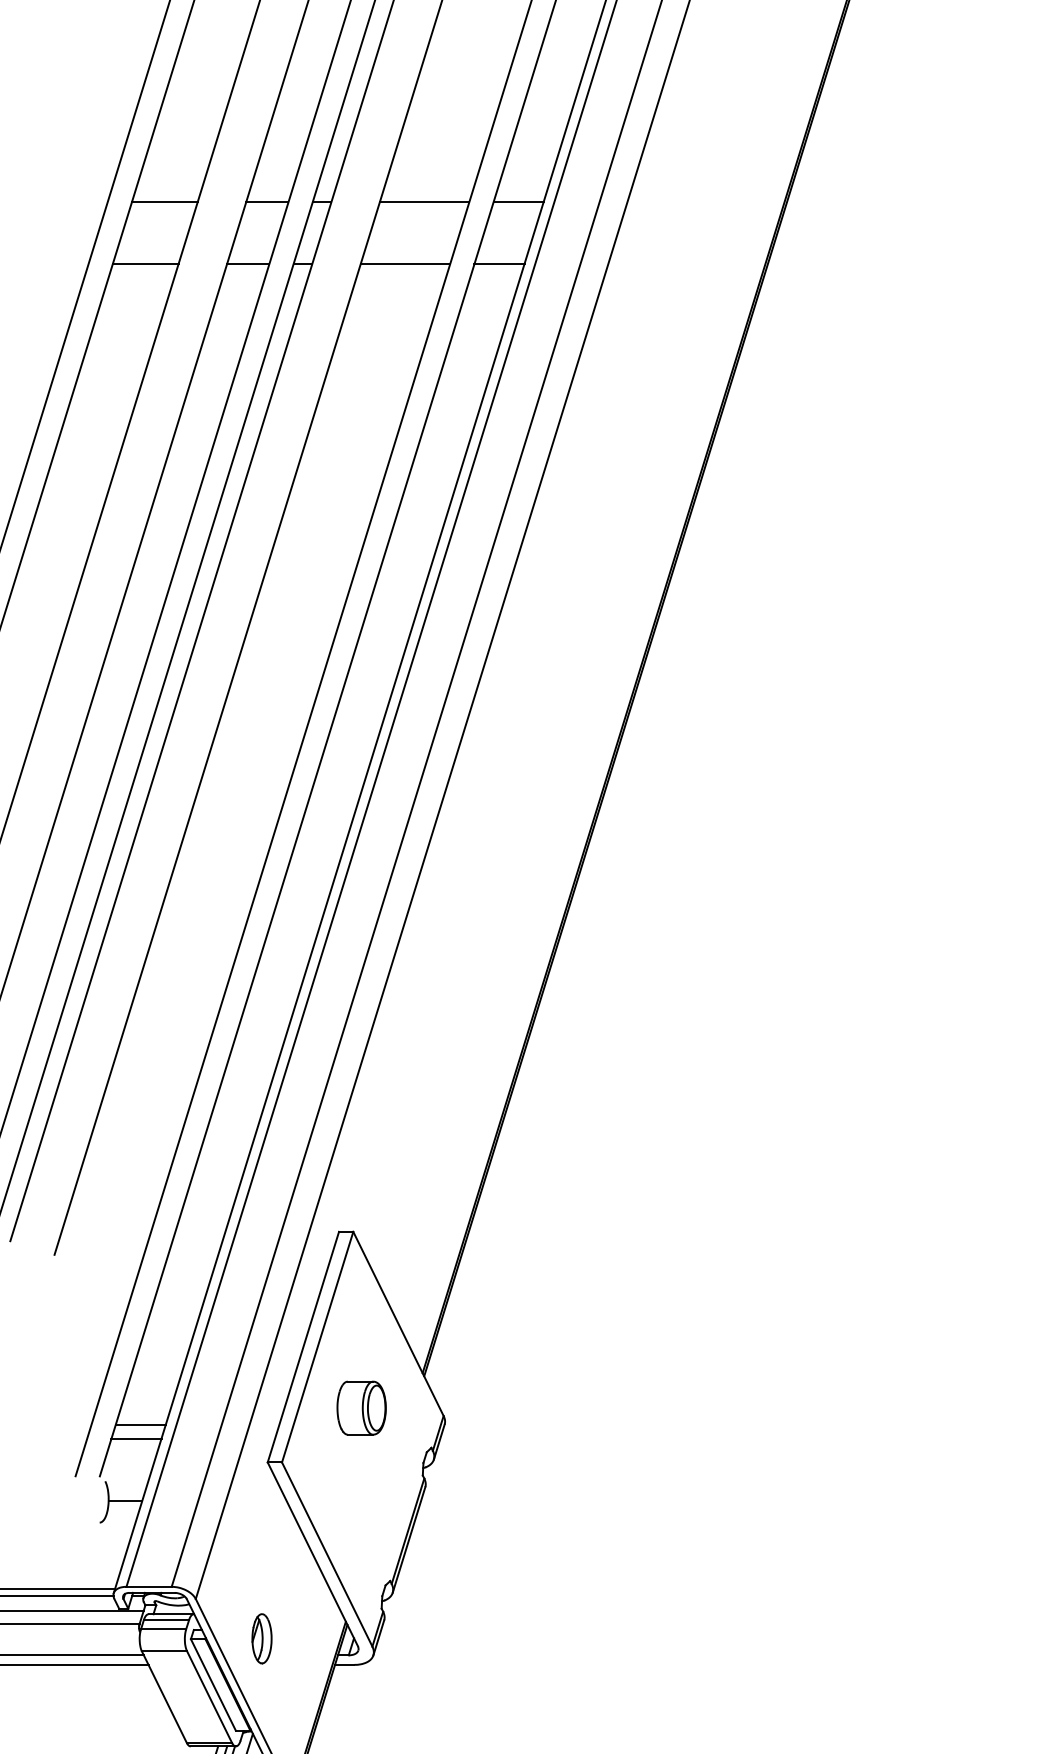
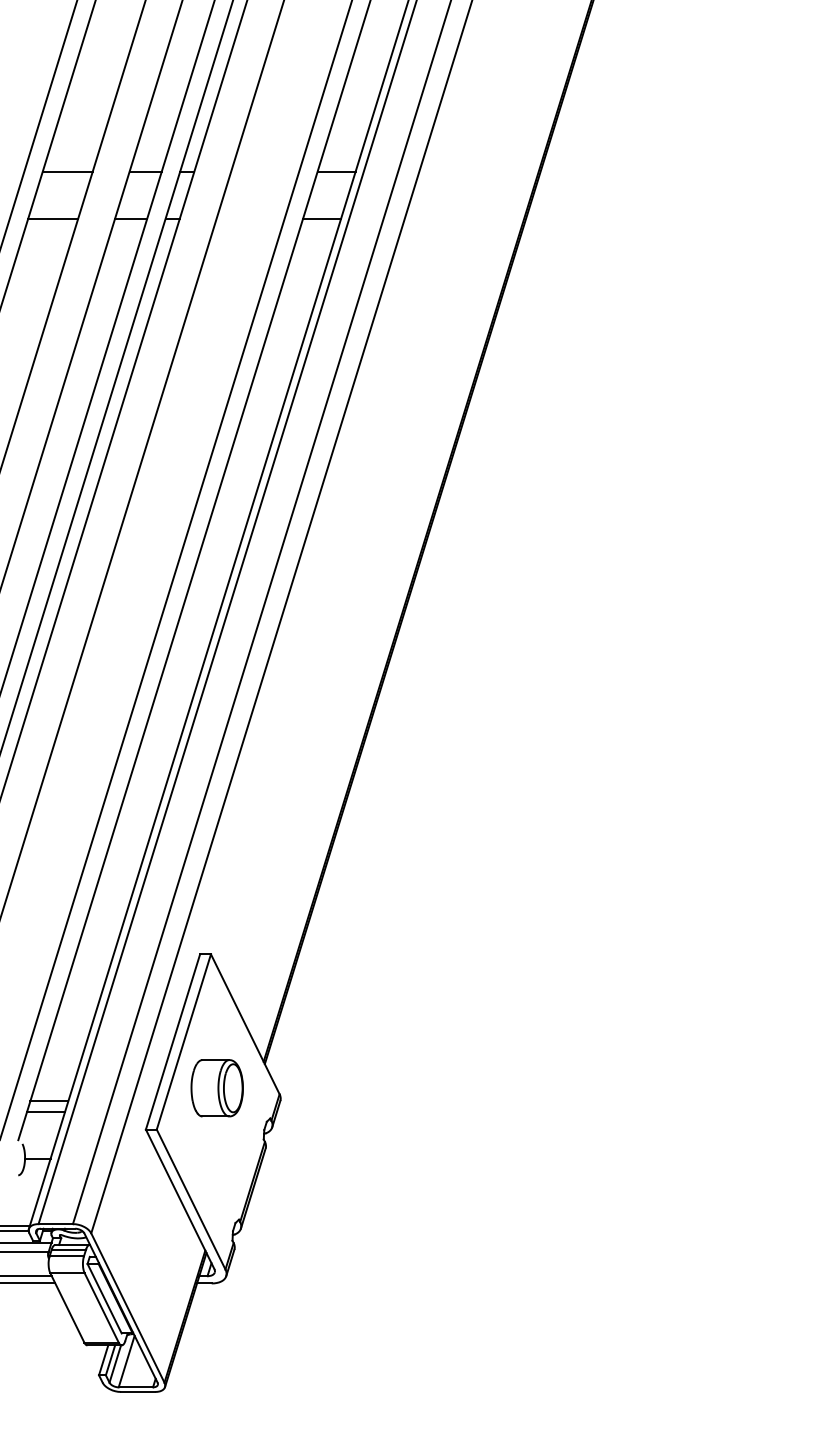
line: (425, 201) -> (265, 171), removed
line: (405, 263) -> (250, 218), removed
part: (361, 1408) -> (217, 1088), size x1.4
part: (261, 1638) -> (141, 1263), removed

